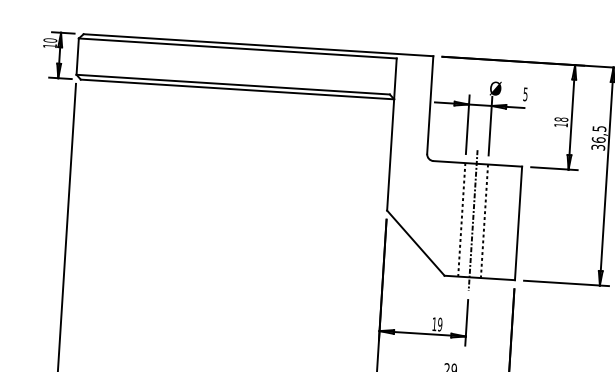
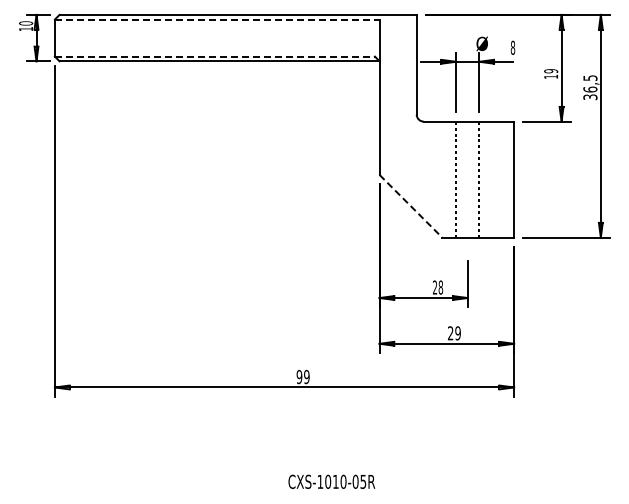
line: (238, 48) -> (217, 19), solid -> dashed
line: (233, 84) -> (215, 56), solid -> dashed
text: (525, 94) -> (512, 47), 5 -> 8
text: (561, 119) -> (551, 71), 18 -> 19
line: (472, 220) -> (467, 179), removed
line: (416, 243) -> (411, 206), solid -> dashed
text: (437, 324) -> (438, 287), 19 -> 28

